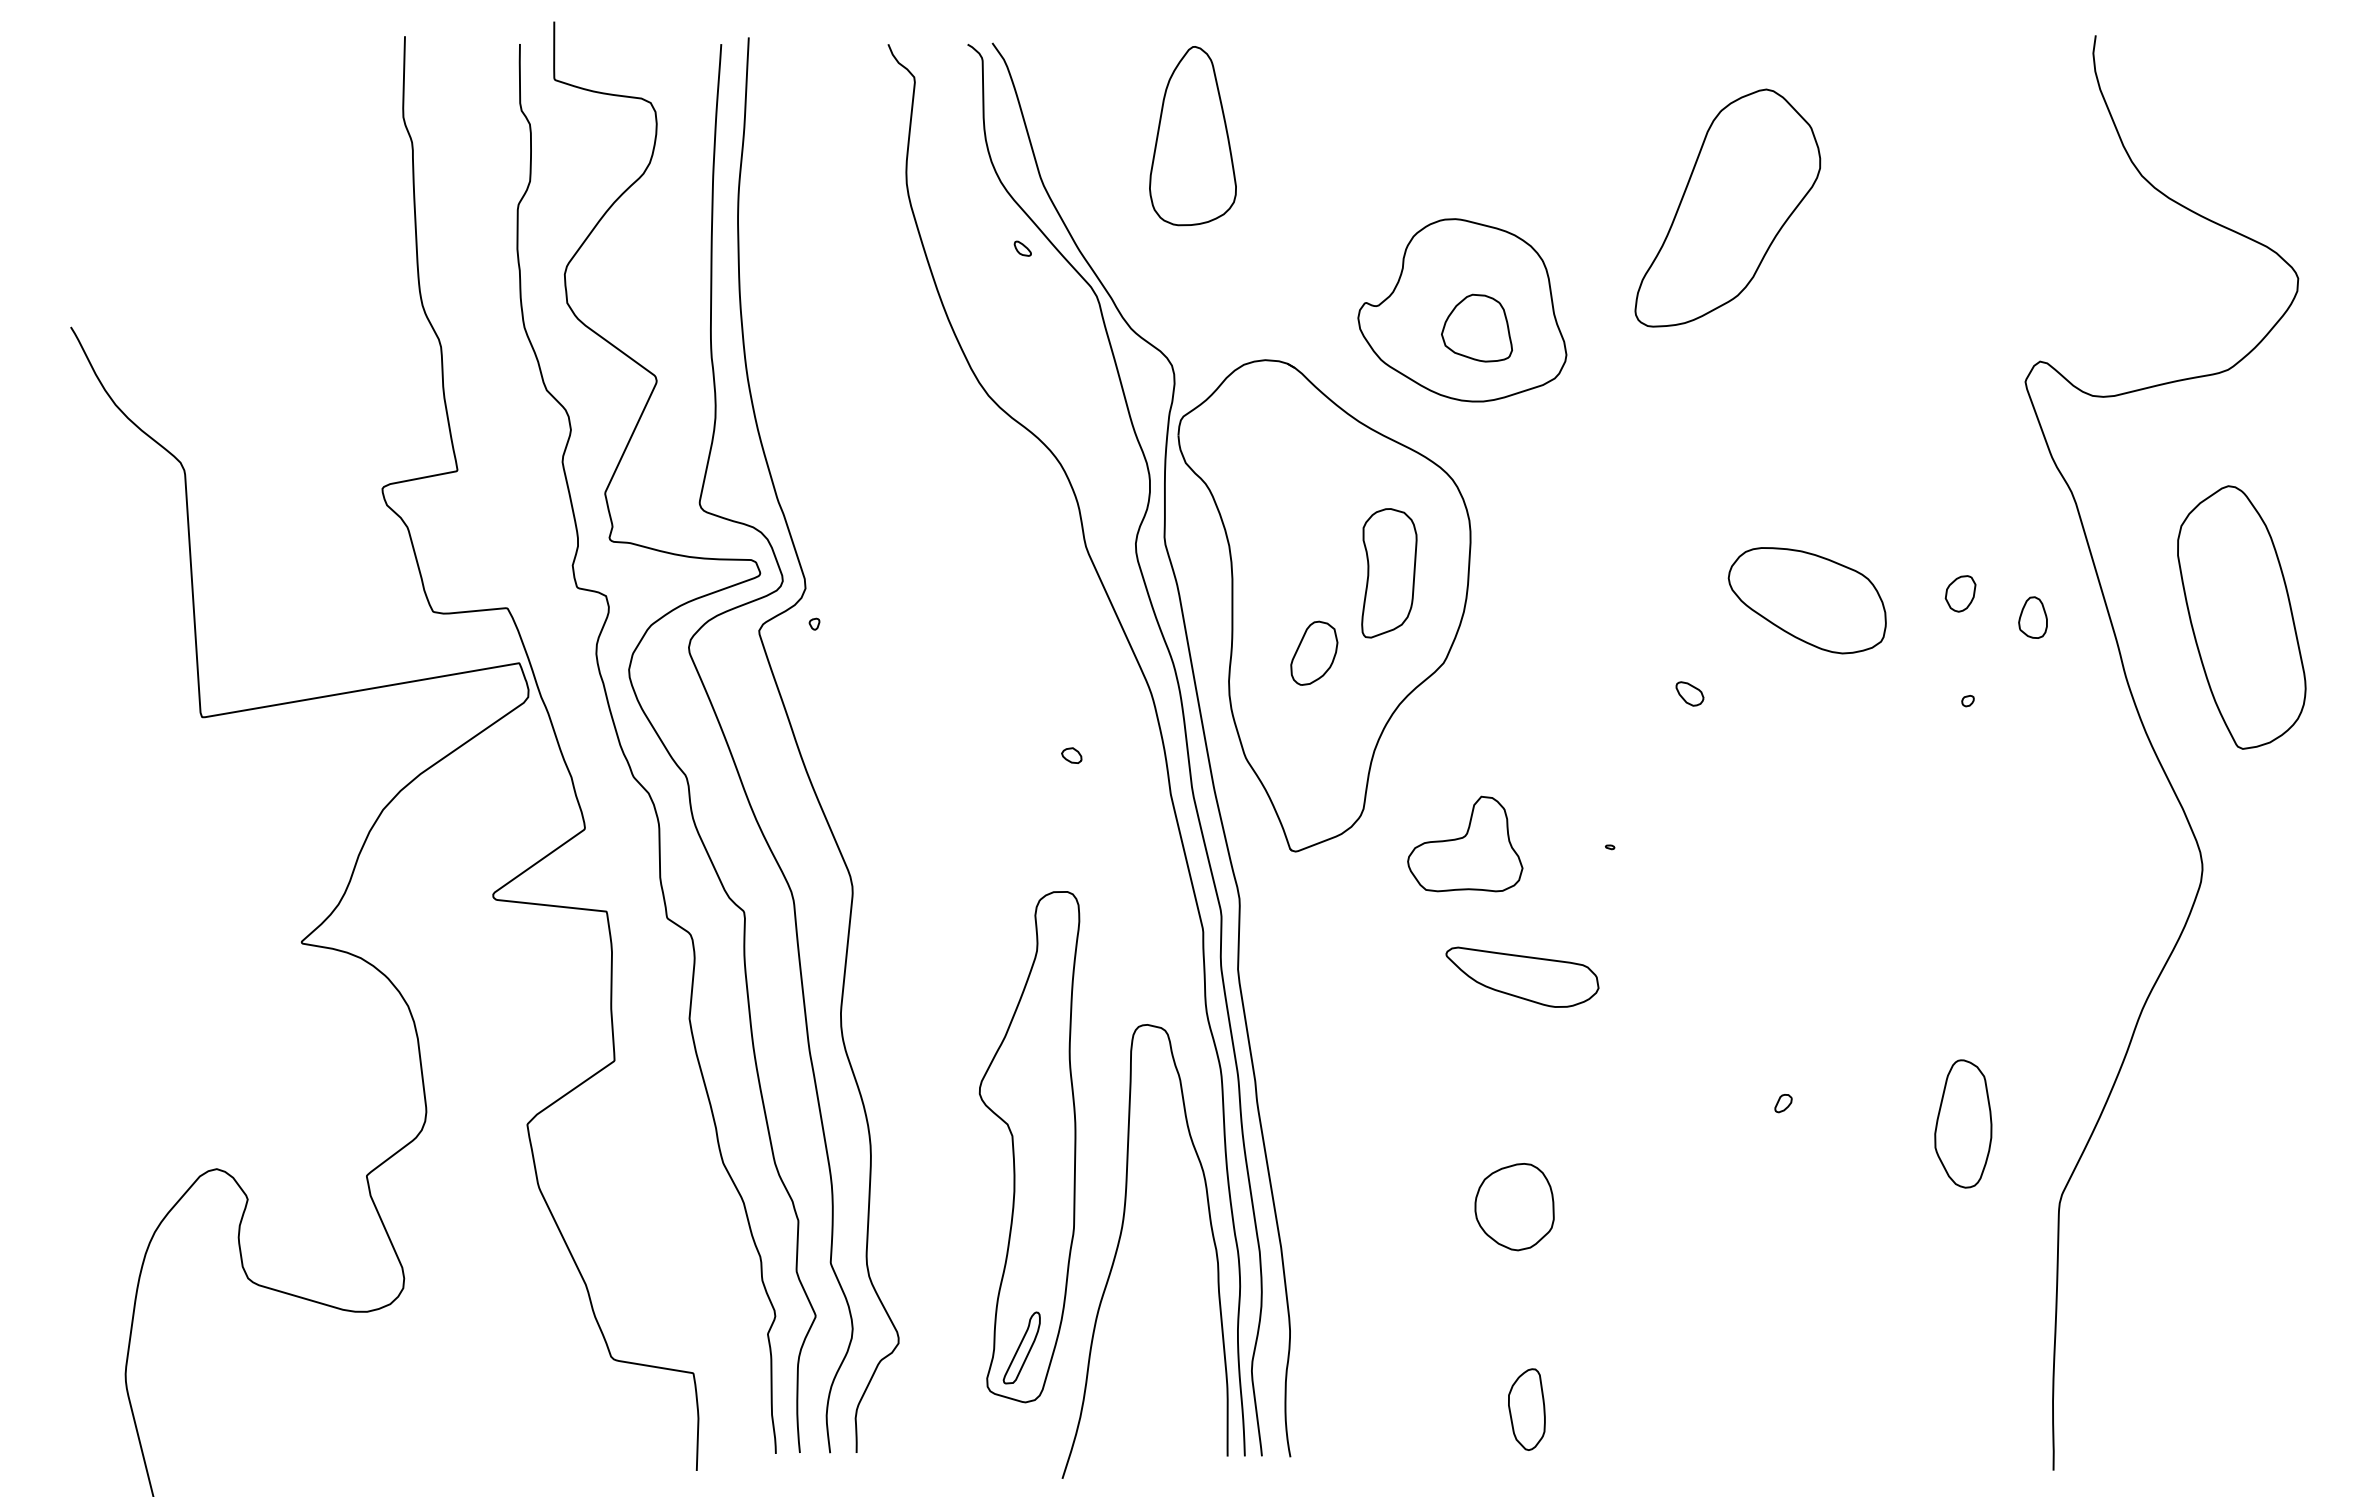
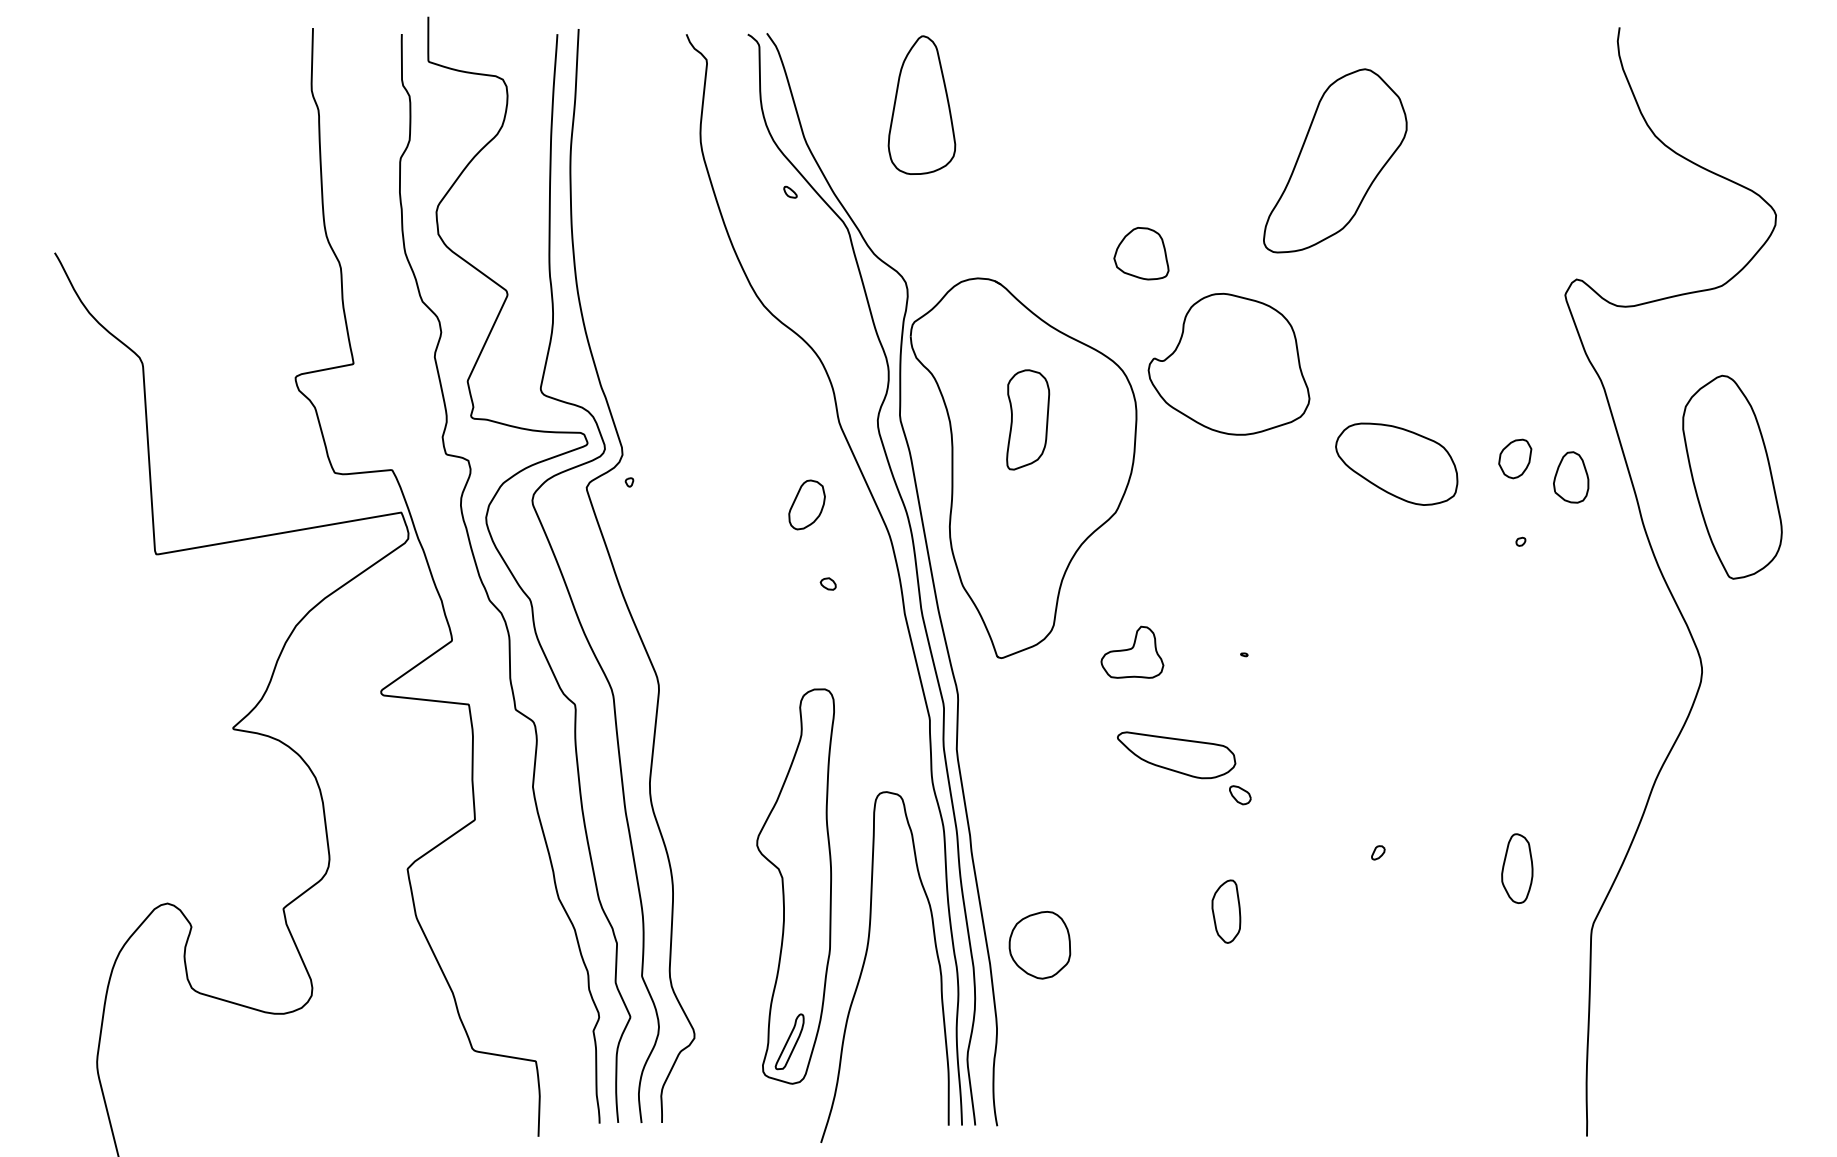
part: (1462, 310) -> (1229, 364), moved
part: (1389, 573) -> (1028, 420), moved
part: (1960, 593) -> (1515, 458), size x1.4
part: (2032, 617) -> (1570, 477), size x1.6
part: (1314, 652) -> (807, 504), moved
part: (1689, 693) -> (1239, 794), moved
part: (1465, 843) -> (1132, 651), size x0.7
part: (1963, 1123) -> (1517, 868), size x0.7
part: (1514, 1207) -> (1039, 945), moved
part: (1526, 1409) -> (1226, 911), moved

